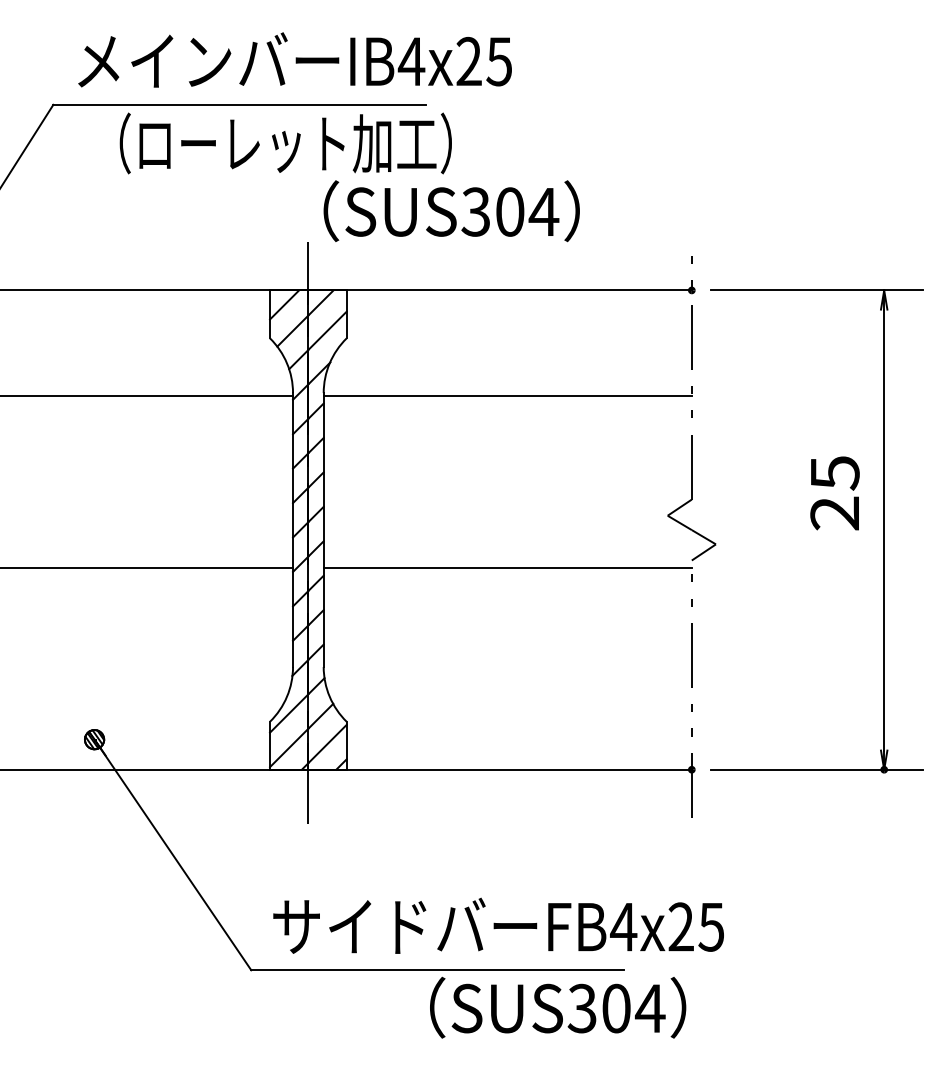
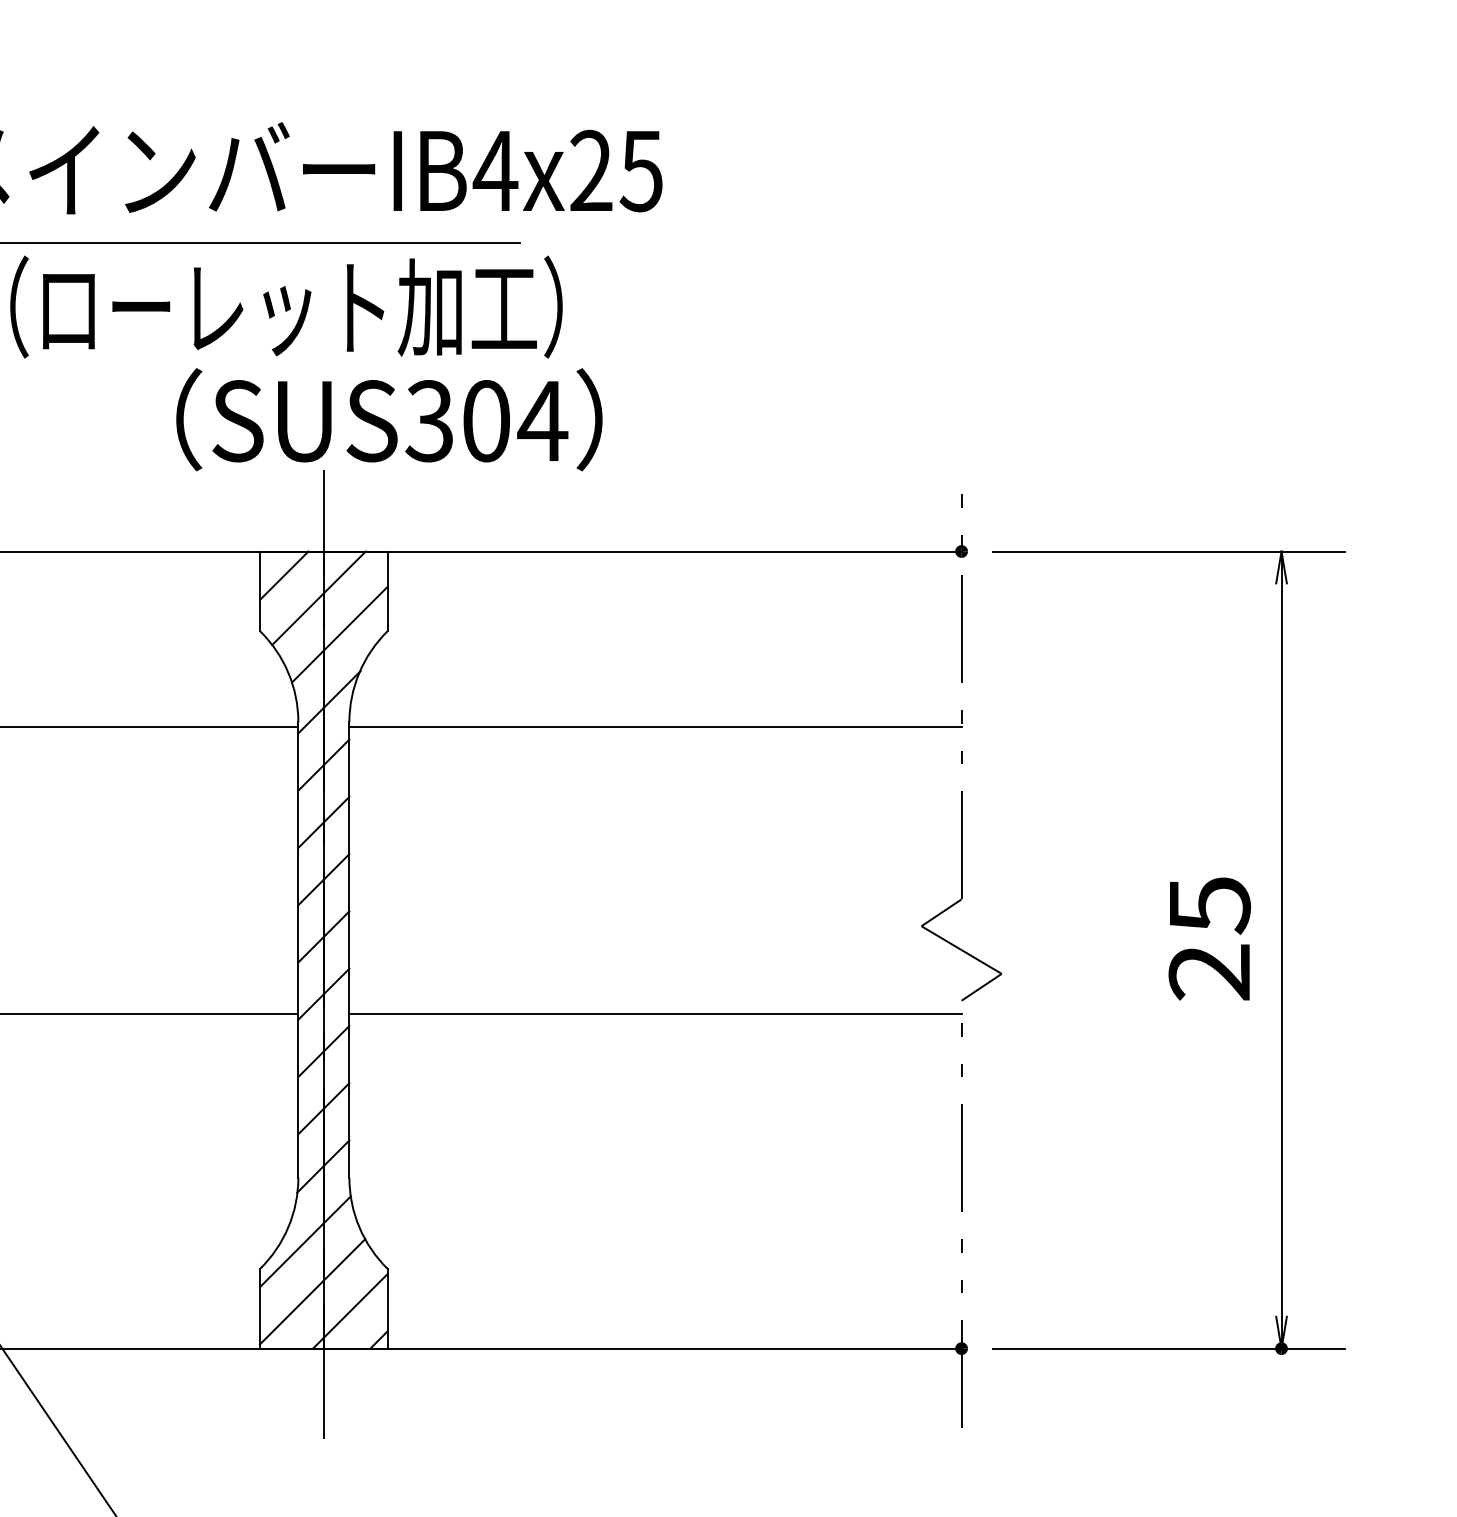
text: (451, 211) -> (388, 420), moved
text: (834, 493) -> (1208, 939), moved

